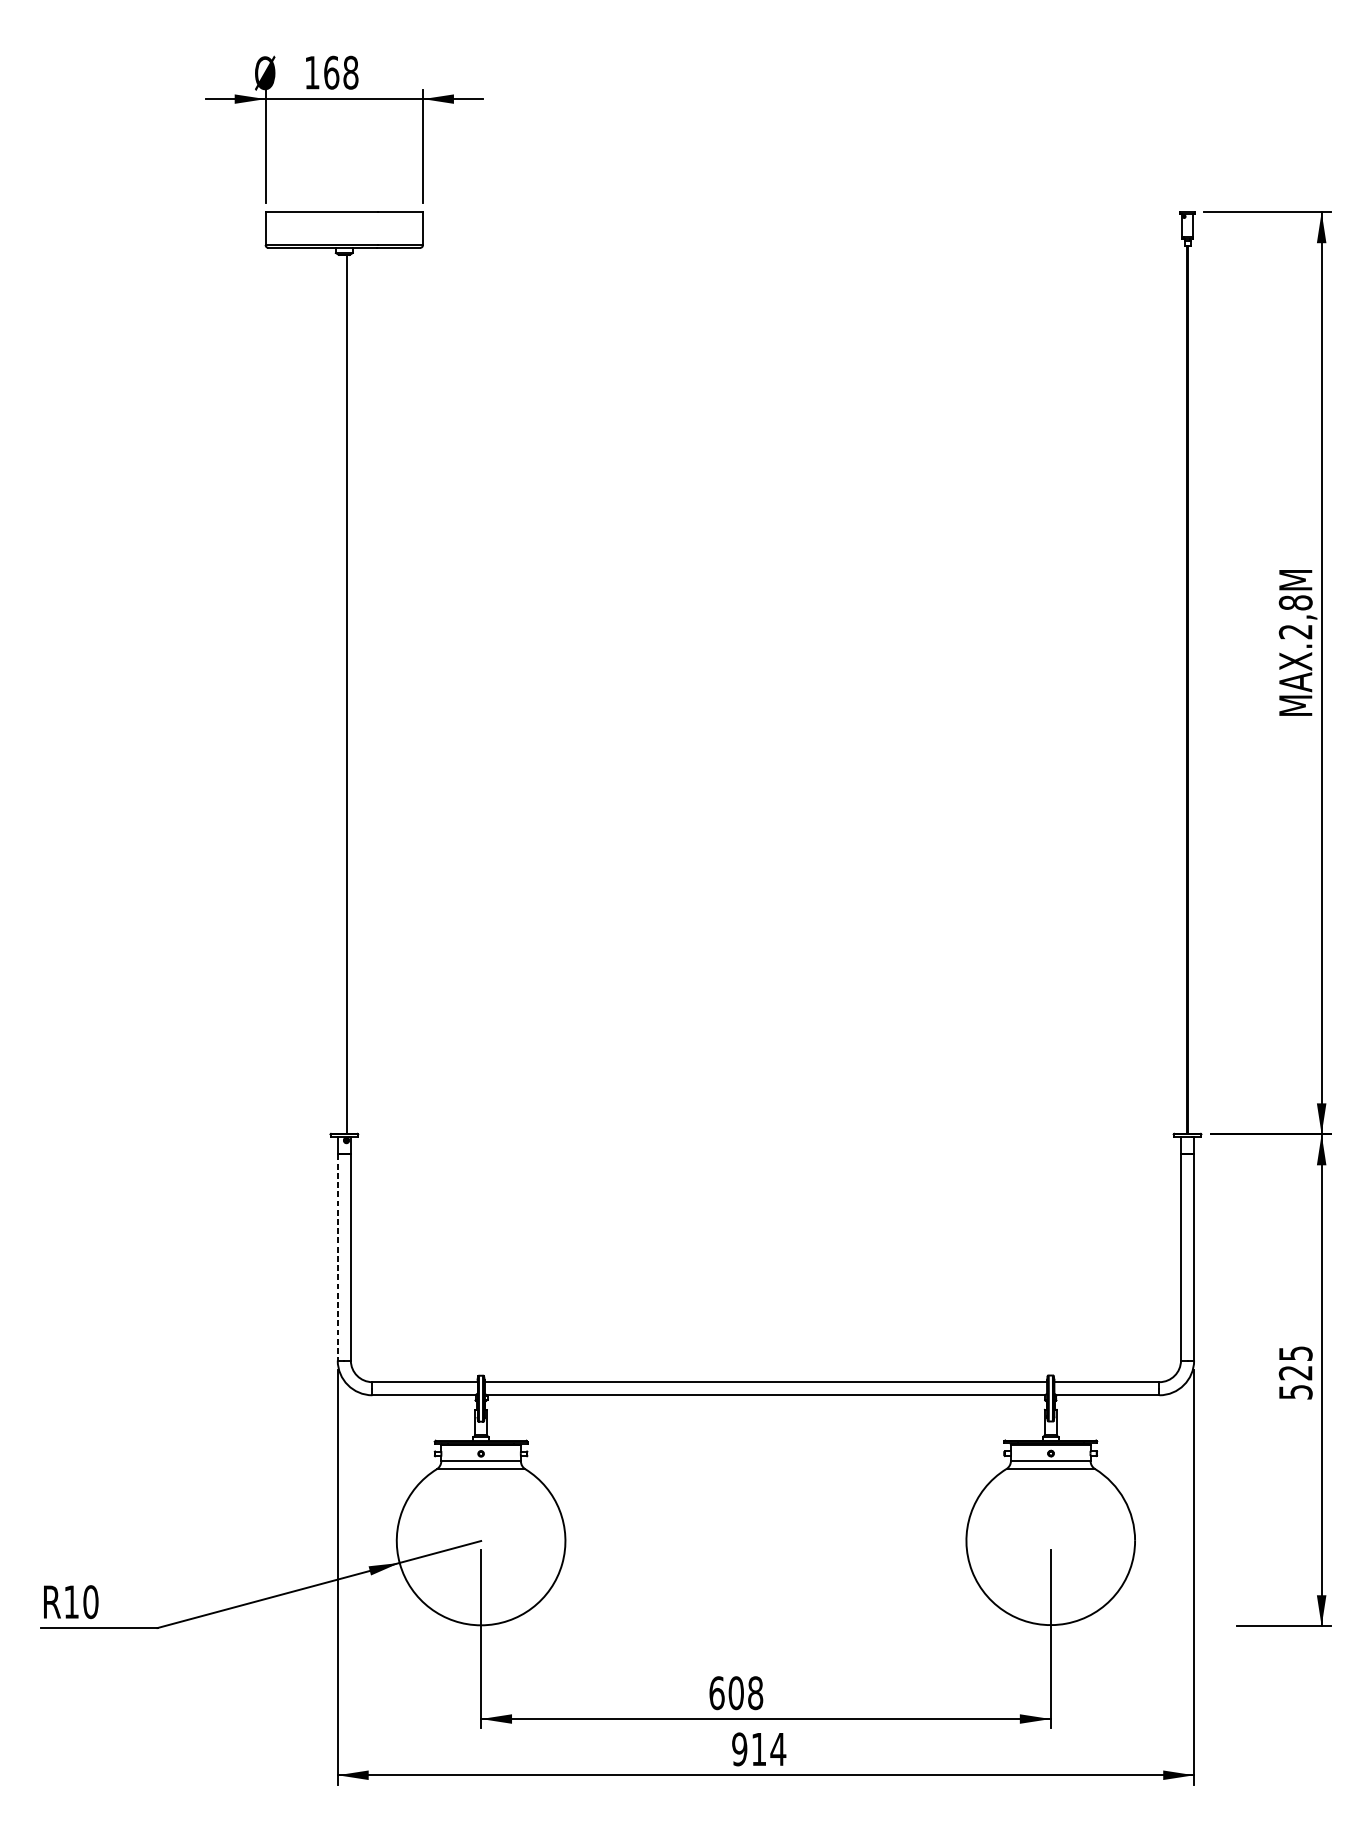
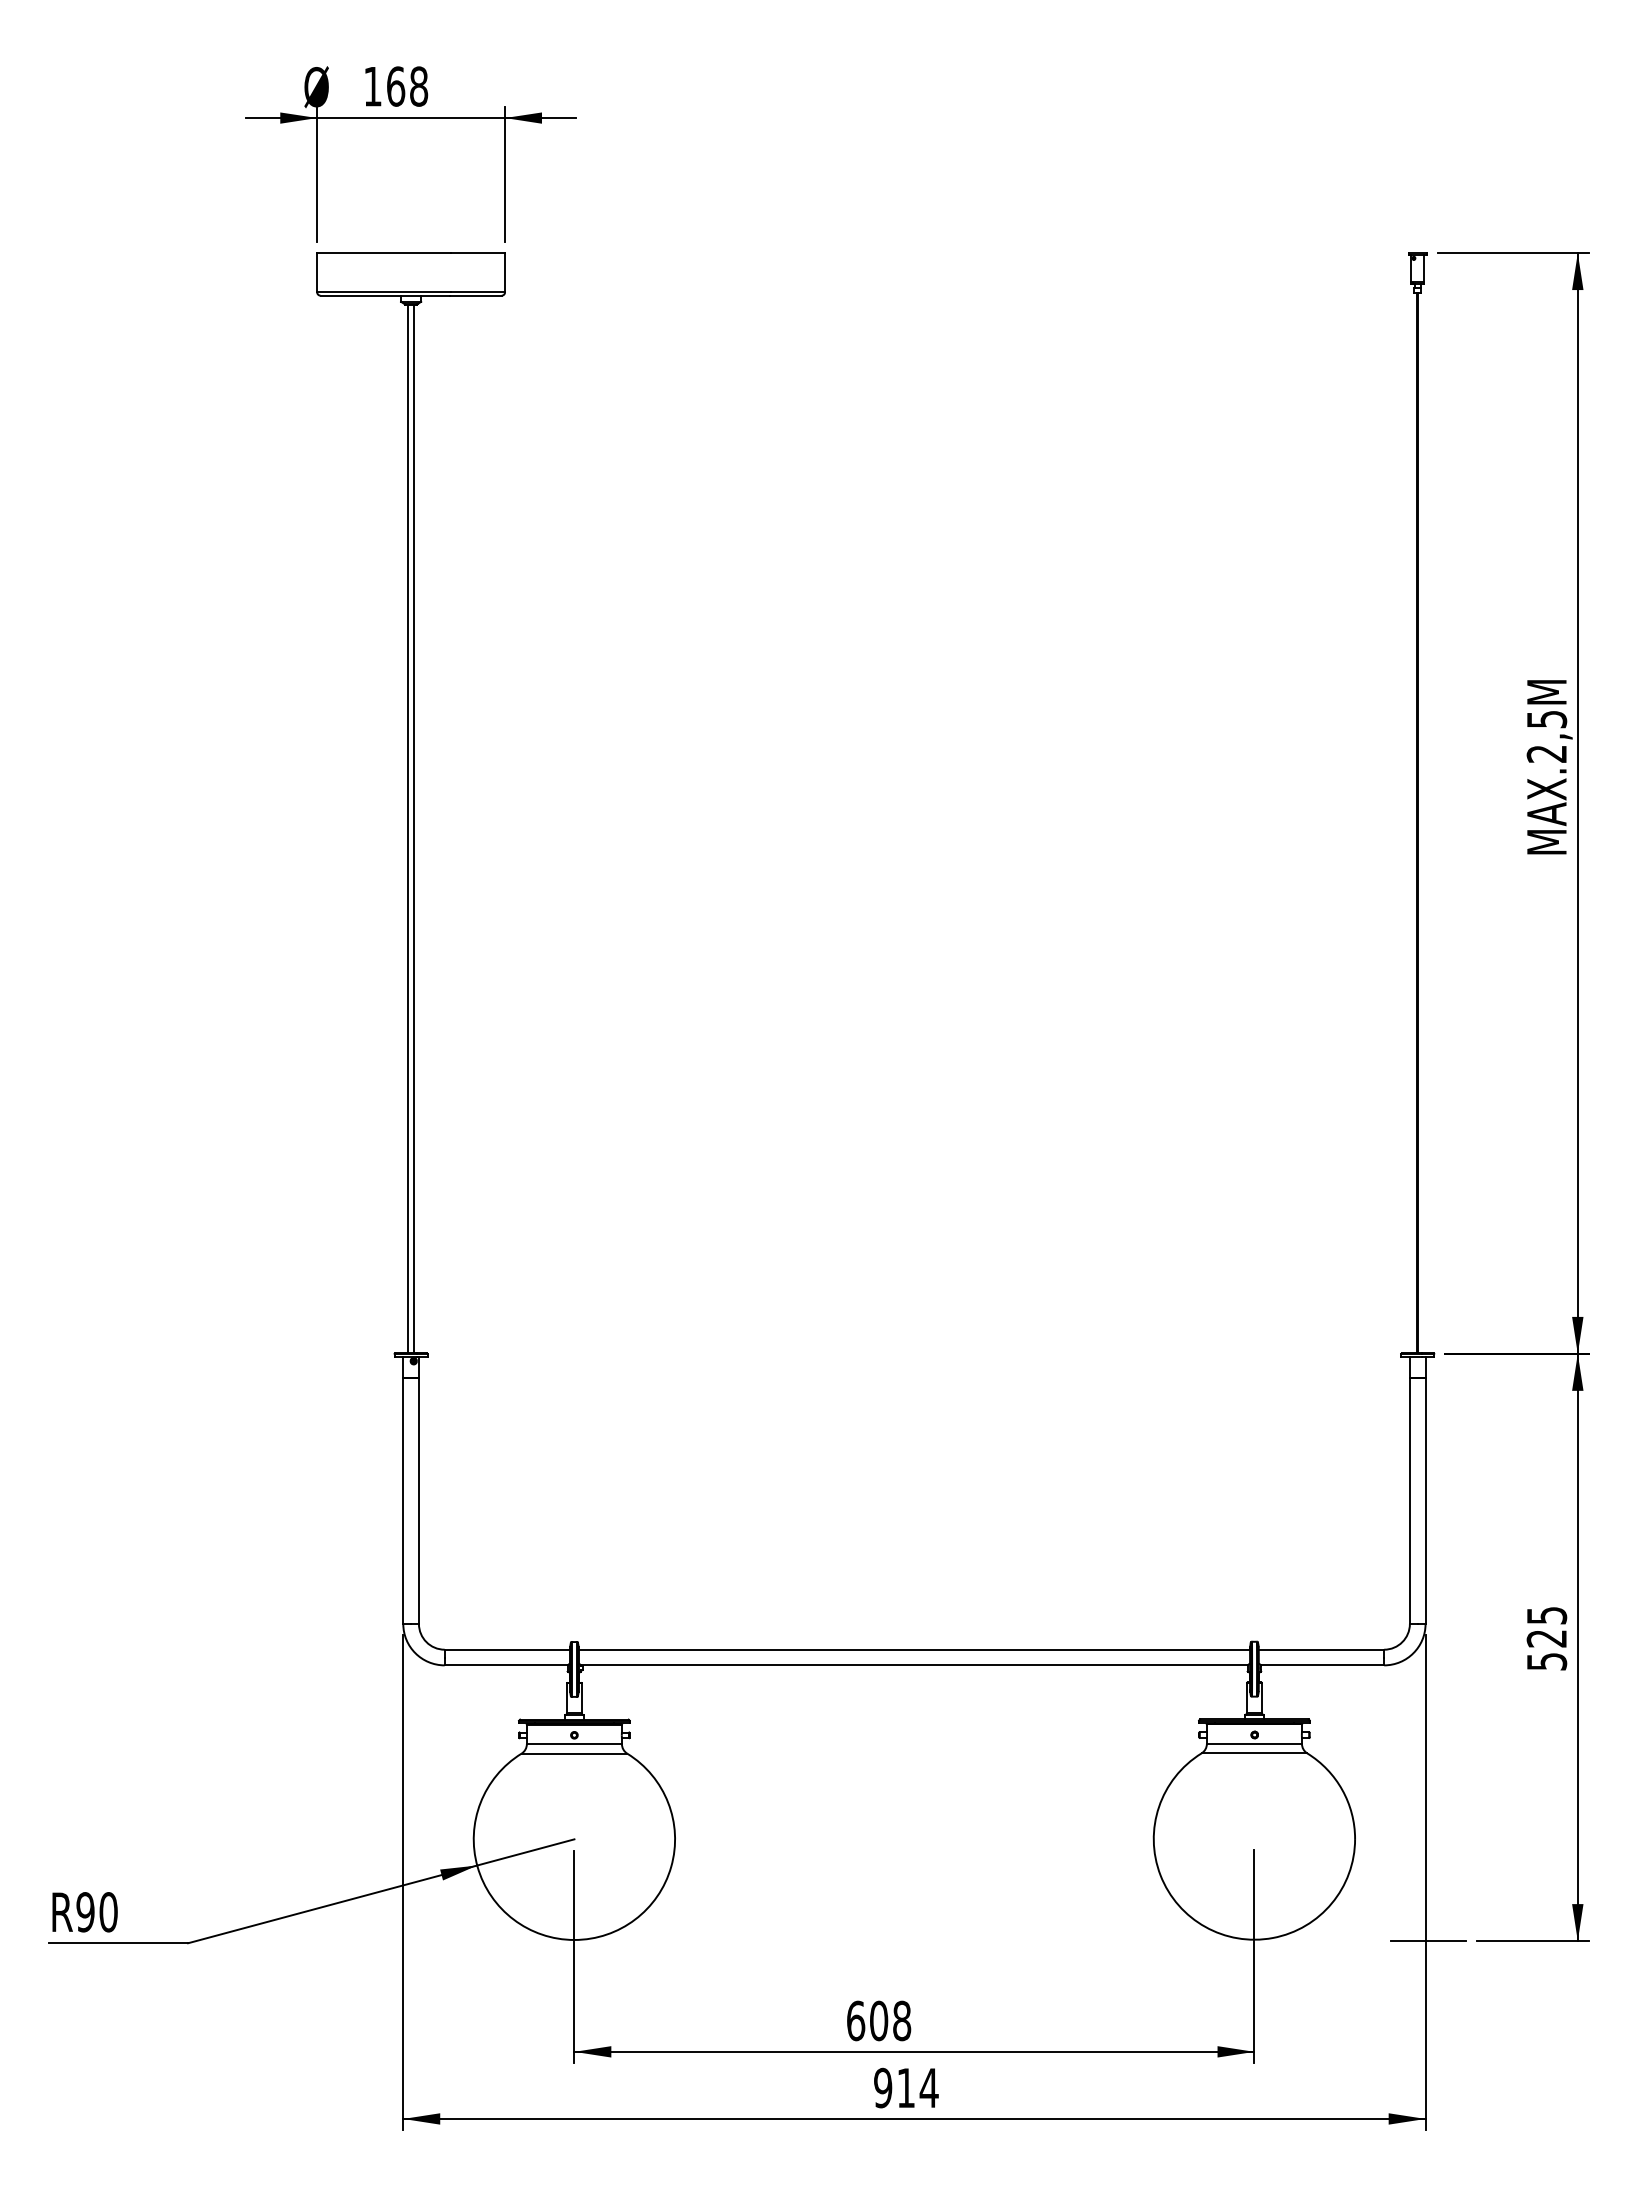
text: (1295, 602) -> (1546, 719), MAX.2,8M -> MAX.2,5M
line: (341, 694) -> (407, 828), added
line: (337, 1258) -> (403, 1501), dashed -> solid
text: (71, 1602) -> (85, 1912), R10 -> R90
line: (1195, 1626) -> (1427, 1941), added

